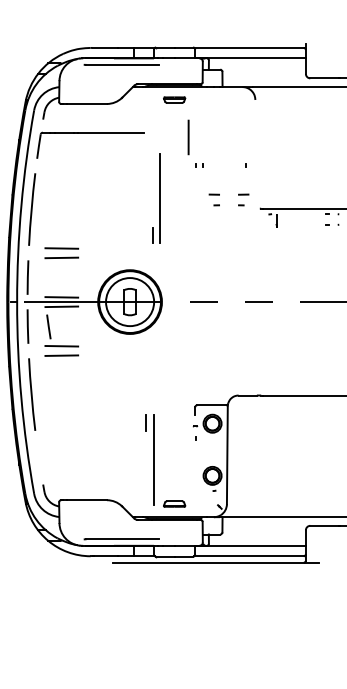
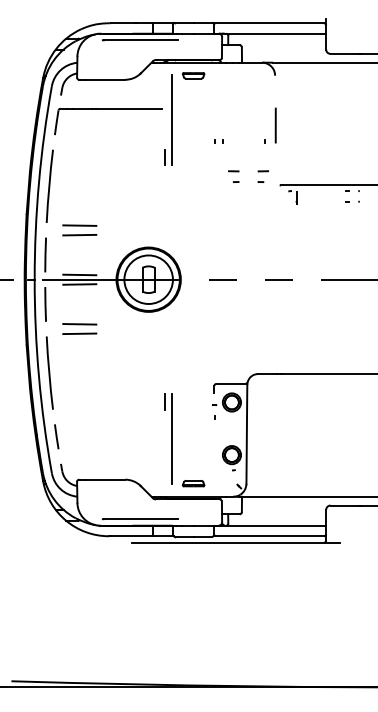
line: (188, 137) -> (275, 125), moved
part: (156, 197) -> (168, 119), moved
line: (48, 326) -> (56, 436), moved

